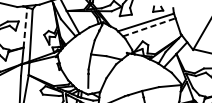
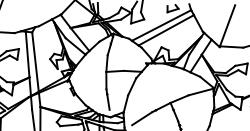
line: (25, 27) -> (27, 54), dashed -> solid
line: (149, 27) -> (166, 30), dashed -> solid

